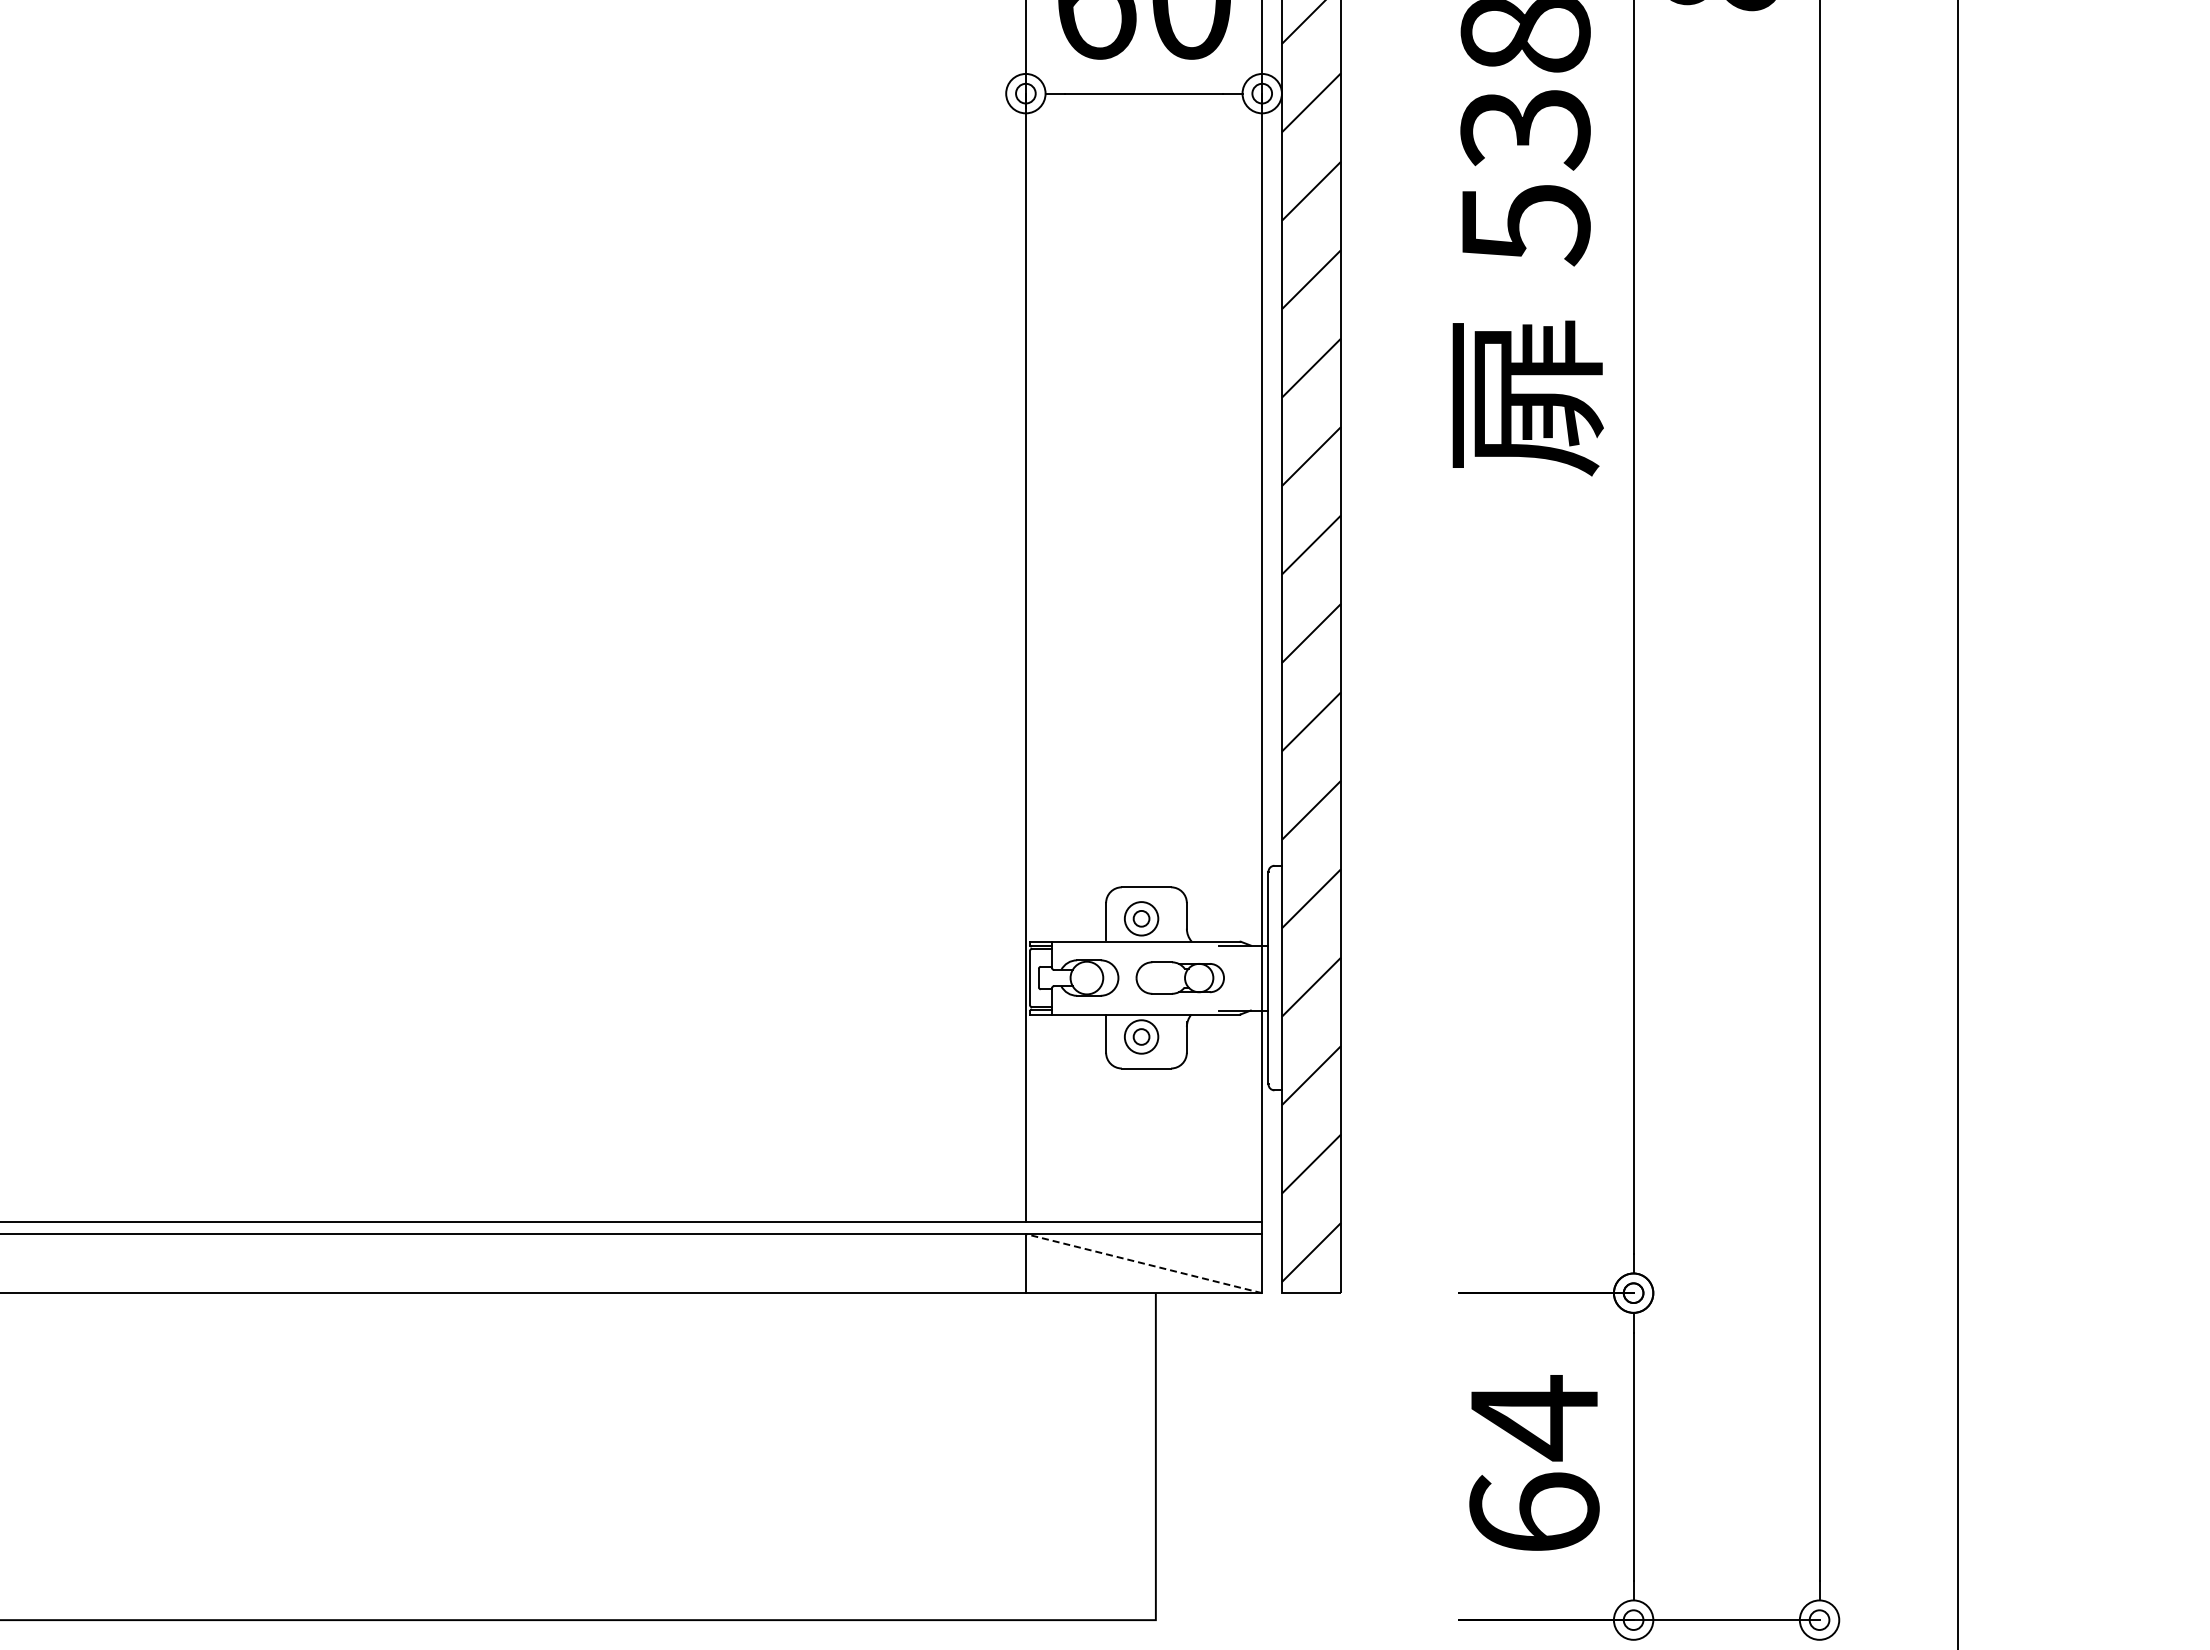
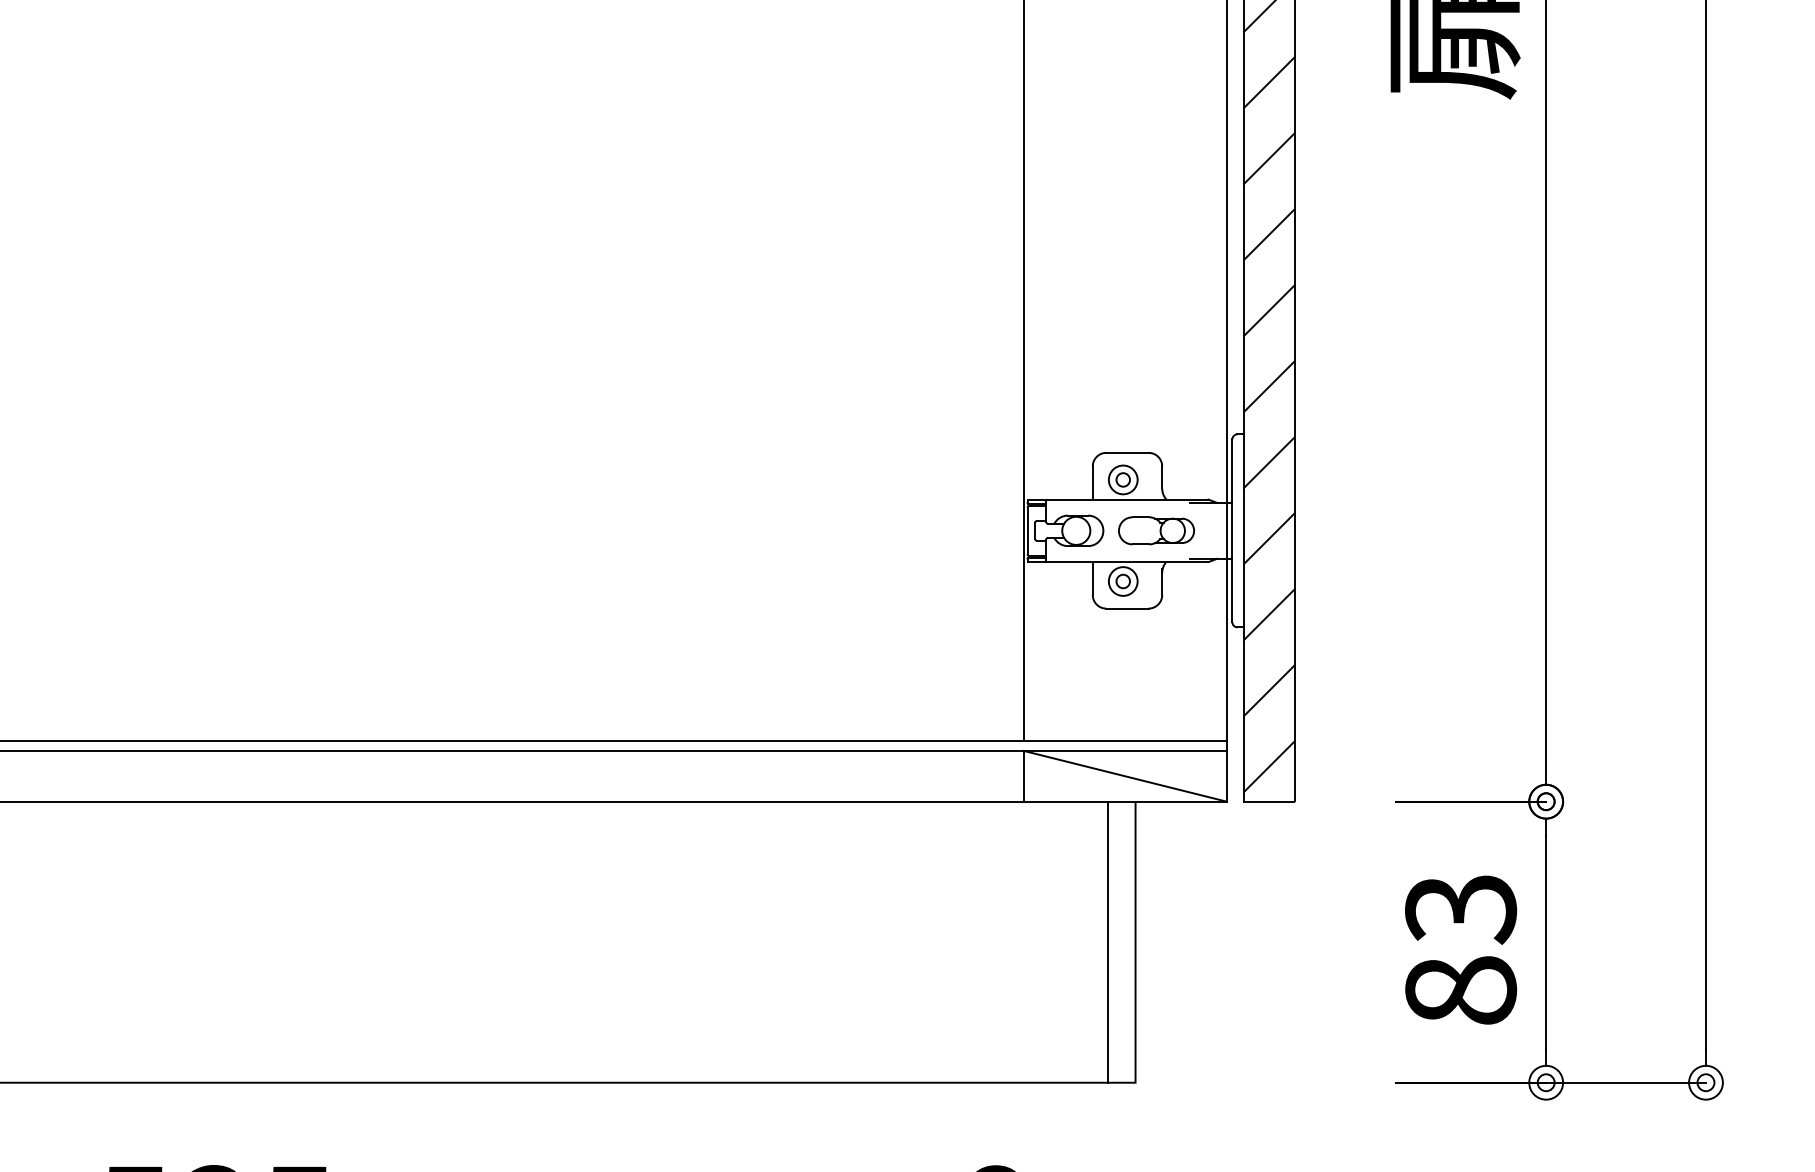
line: (1144, 1263) -> (1125, 776), dashed -> solid
line: (1124, 1456) -> (1108, 942), added
text: (1534, 1463) -> (1460, 948), 64 -> 83

